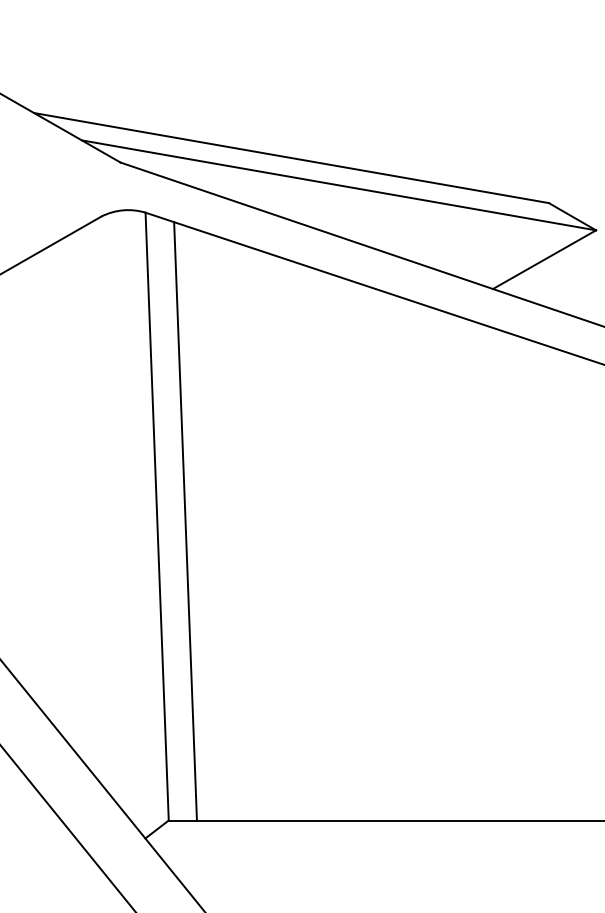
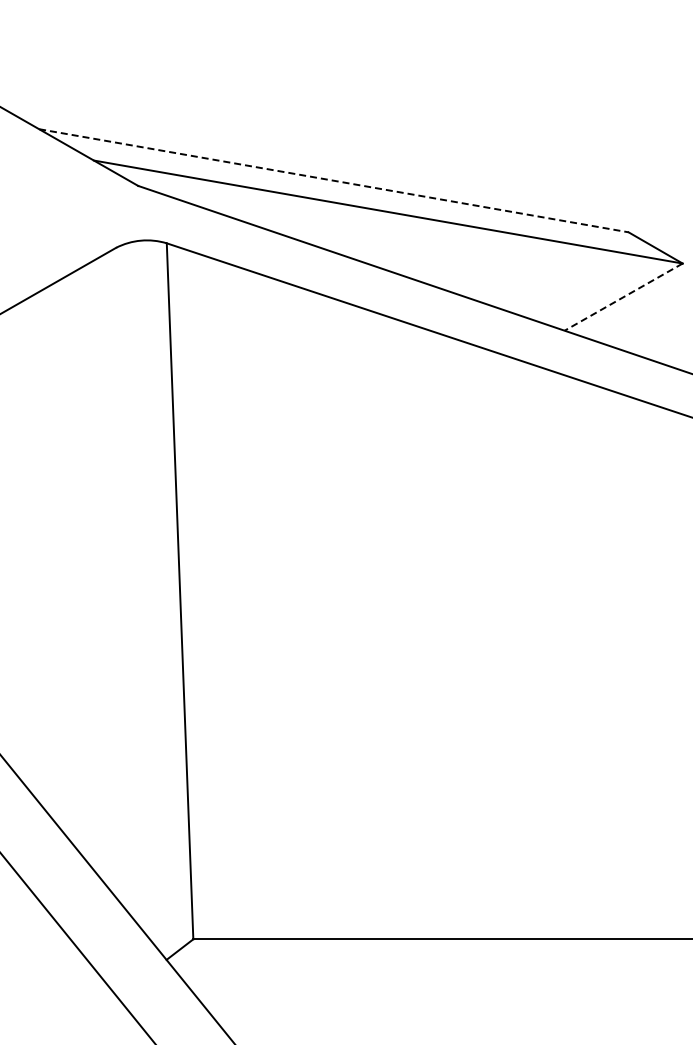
line: (292, 157) -> (334, 180), solid -> dashed
line: (544, 260) -> (623, 297), solid -> dashed
line: (185, 521) -> (212, 596), removed

